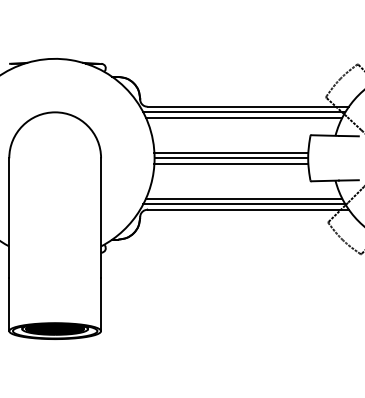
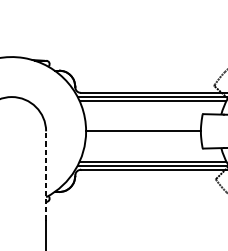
line: (231, 152) -> (143, 127), removed
line: (231, 163) -> (143, 135), removed
line: (101, 218) -> (46, 176), solid -> dashed

